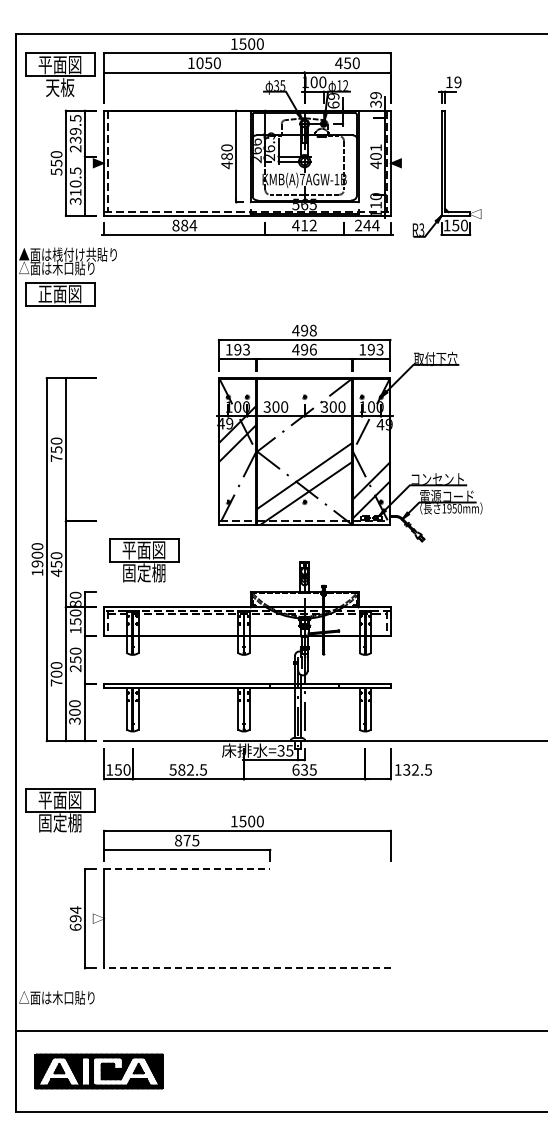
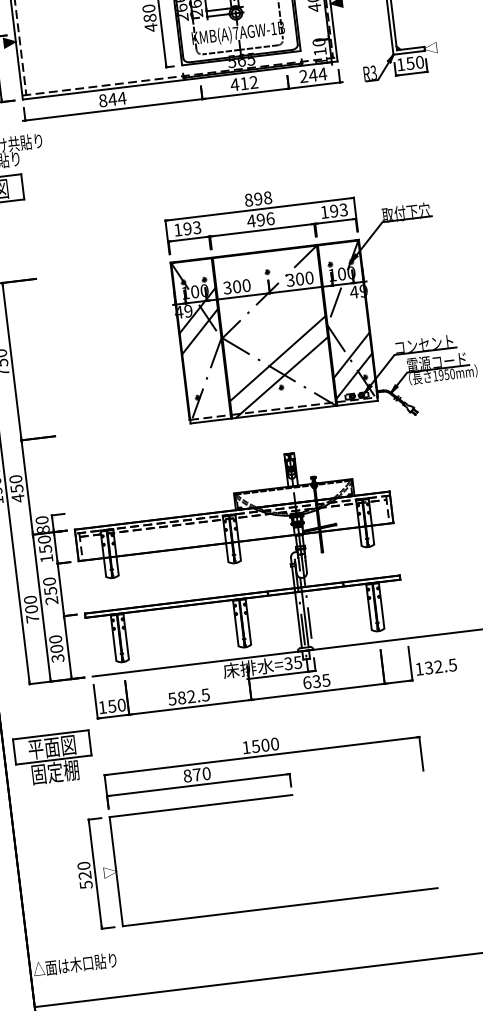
text: (184, 225) -> (112, 99), 884 -> 844
text: (295, 330) -> (248, 200), 498 -> 898
part: (144, 560) -> (113, 472), removed
text: (195, 840) -> (206, 773), 875 -> 870
line: (187, 869) -> (201, 806), dashed -> solid
text: (75, 918) -> (84, 875), 694 -> 520
line: (246, 968) -> (279, 907), dashed -> solid

